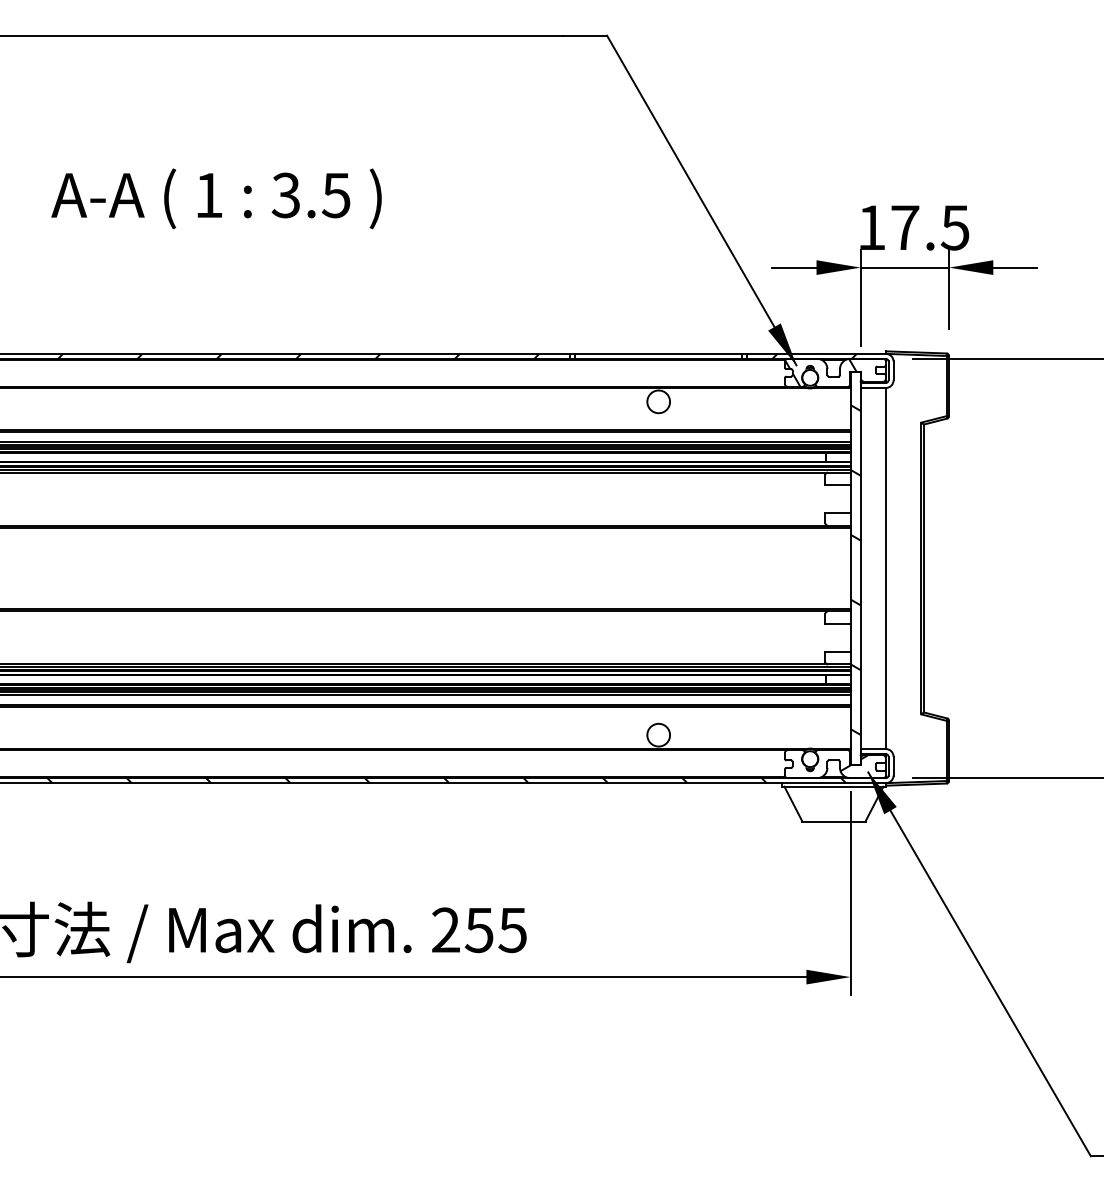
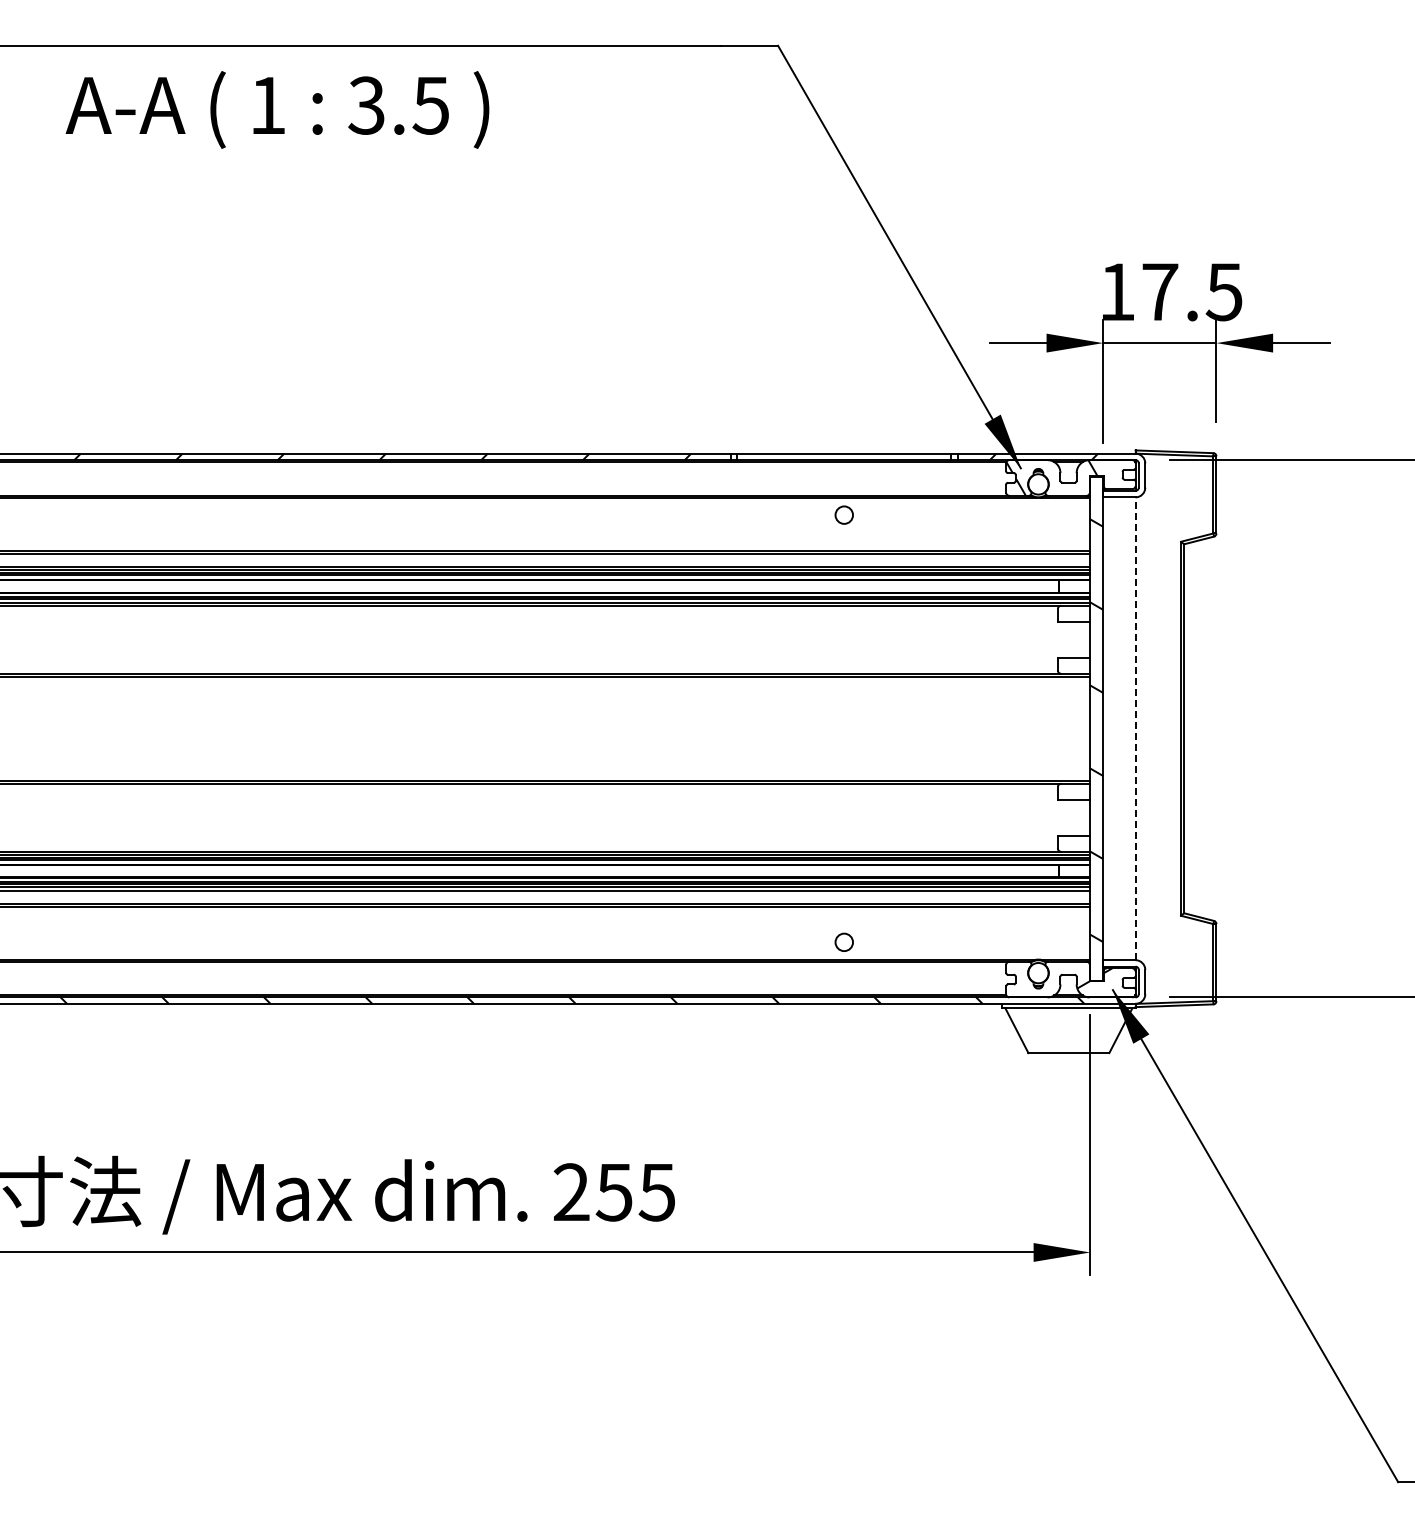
text: (216, 198) -> (277, 109), moved
circle: (658, 401) -> (843, 514), size x0.6
line: (885, 568) -> (1135, 728), solid -> dashed
circle: (658, 734) -> (843, 941), size x0.6

